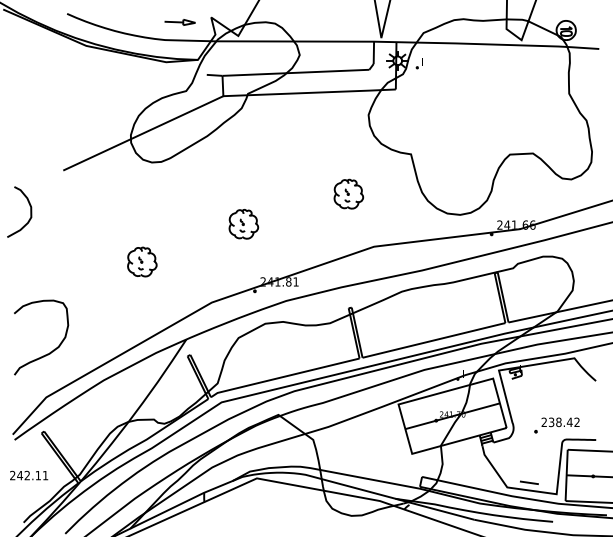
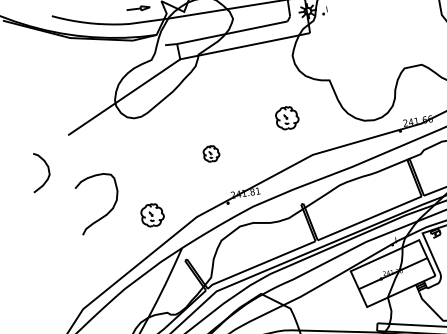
part: (243, 224) -> (211, 154), size x0.7
part: (142, 261) -> (152, 214), moved
curve: (50, 351) -> (107, 212), moved

